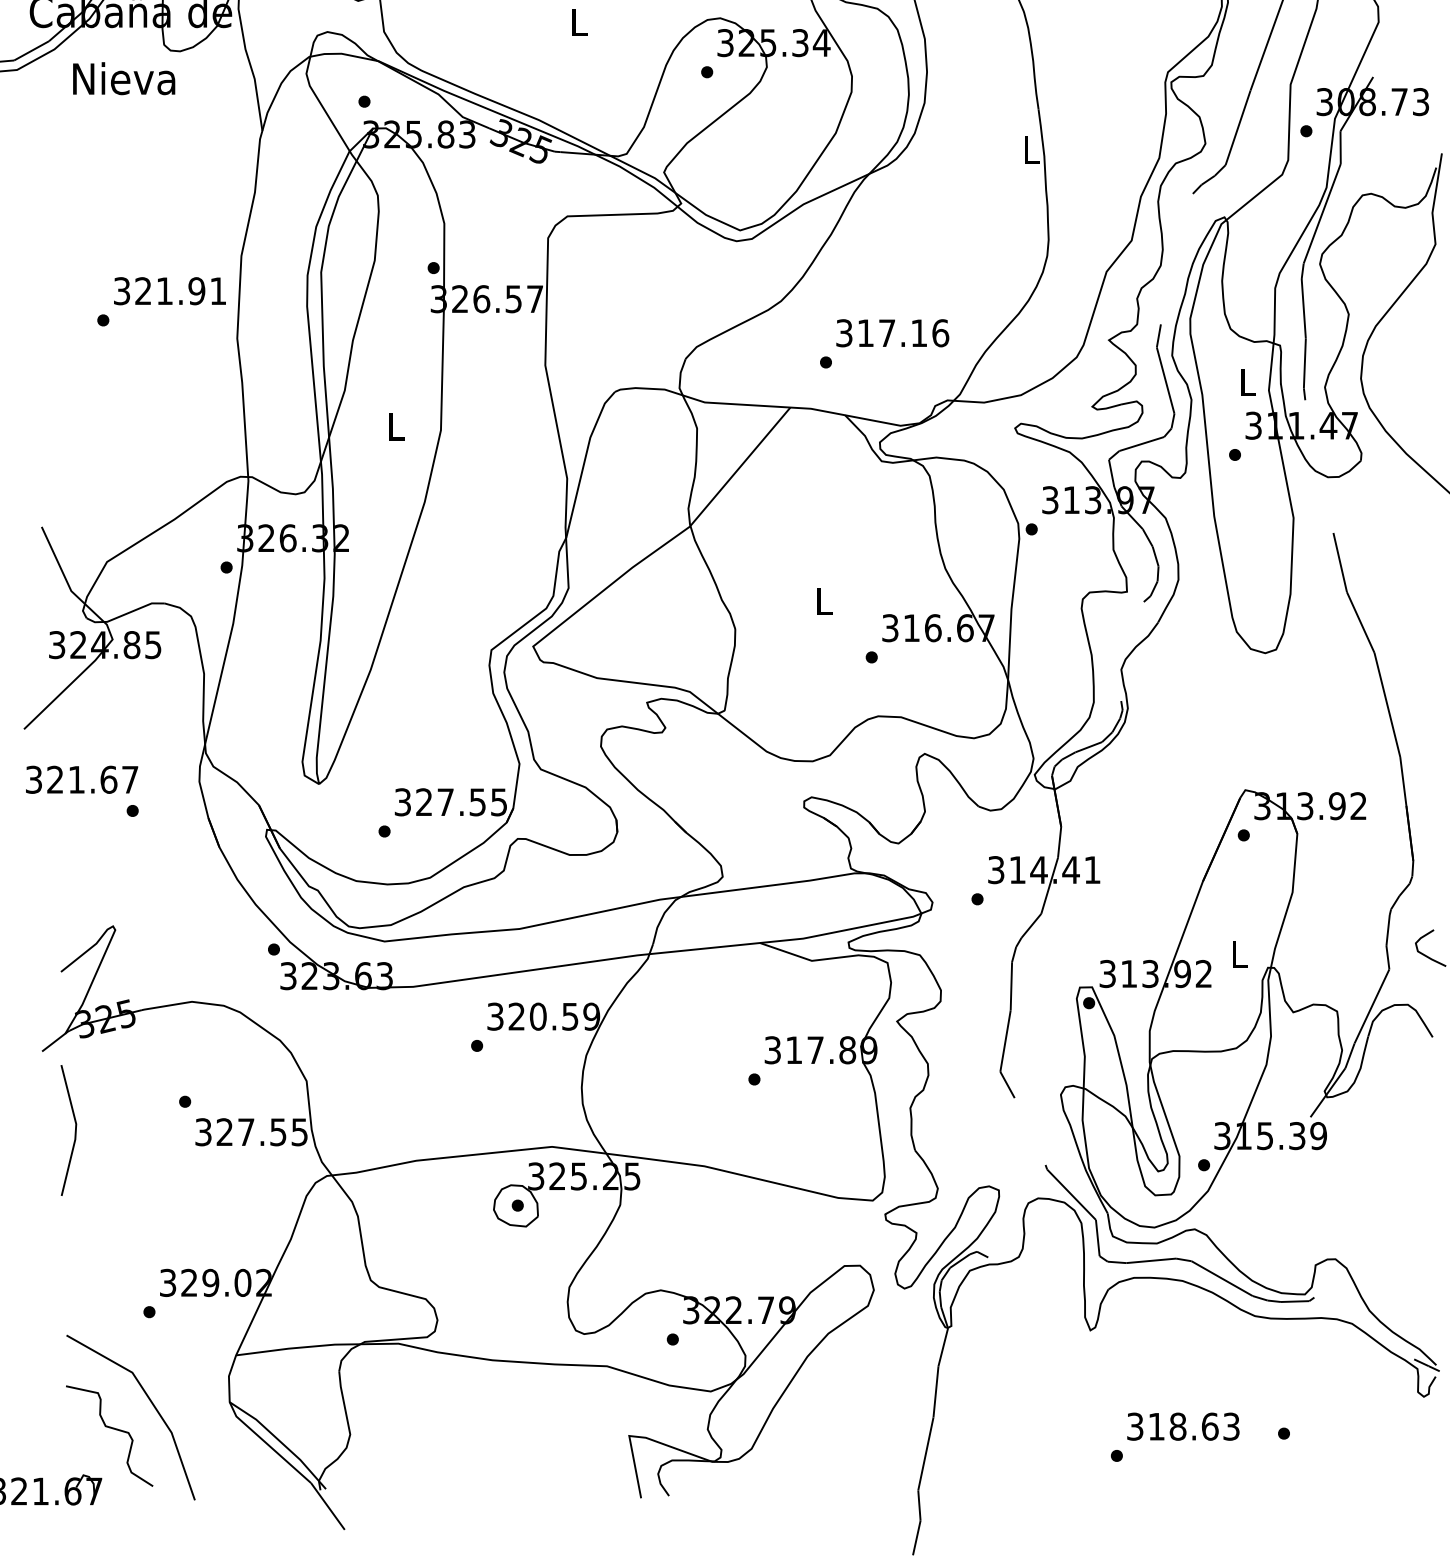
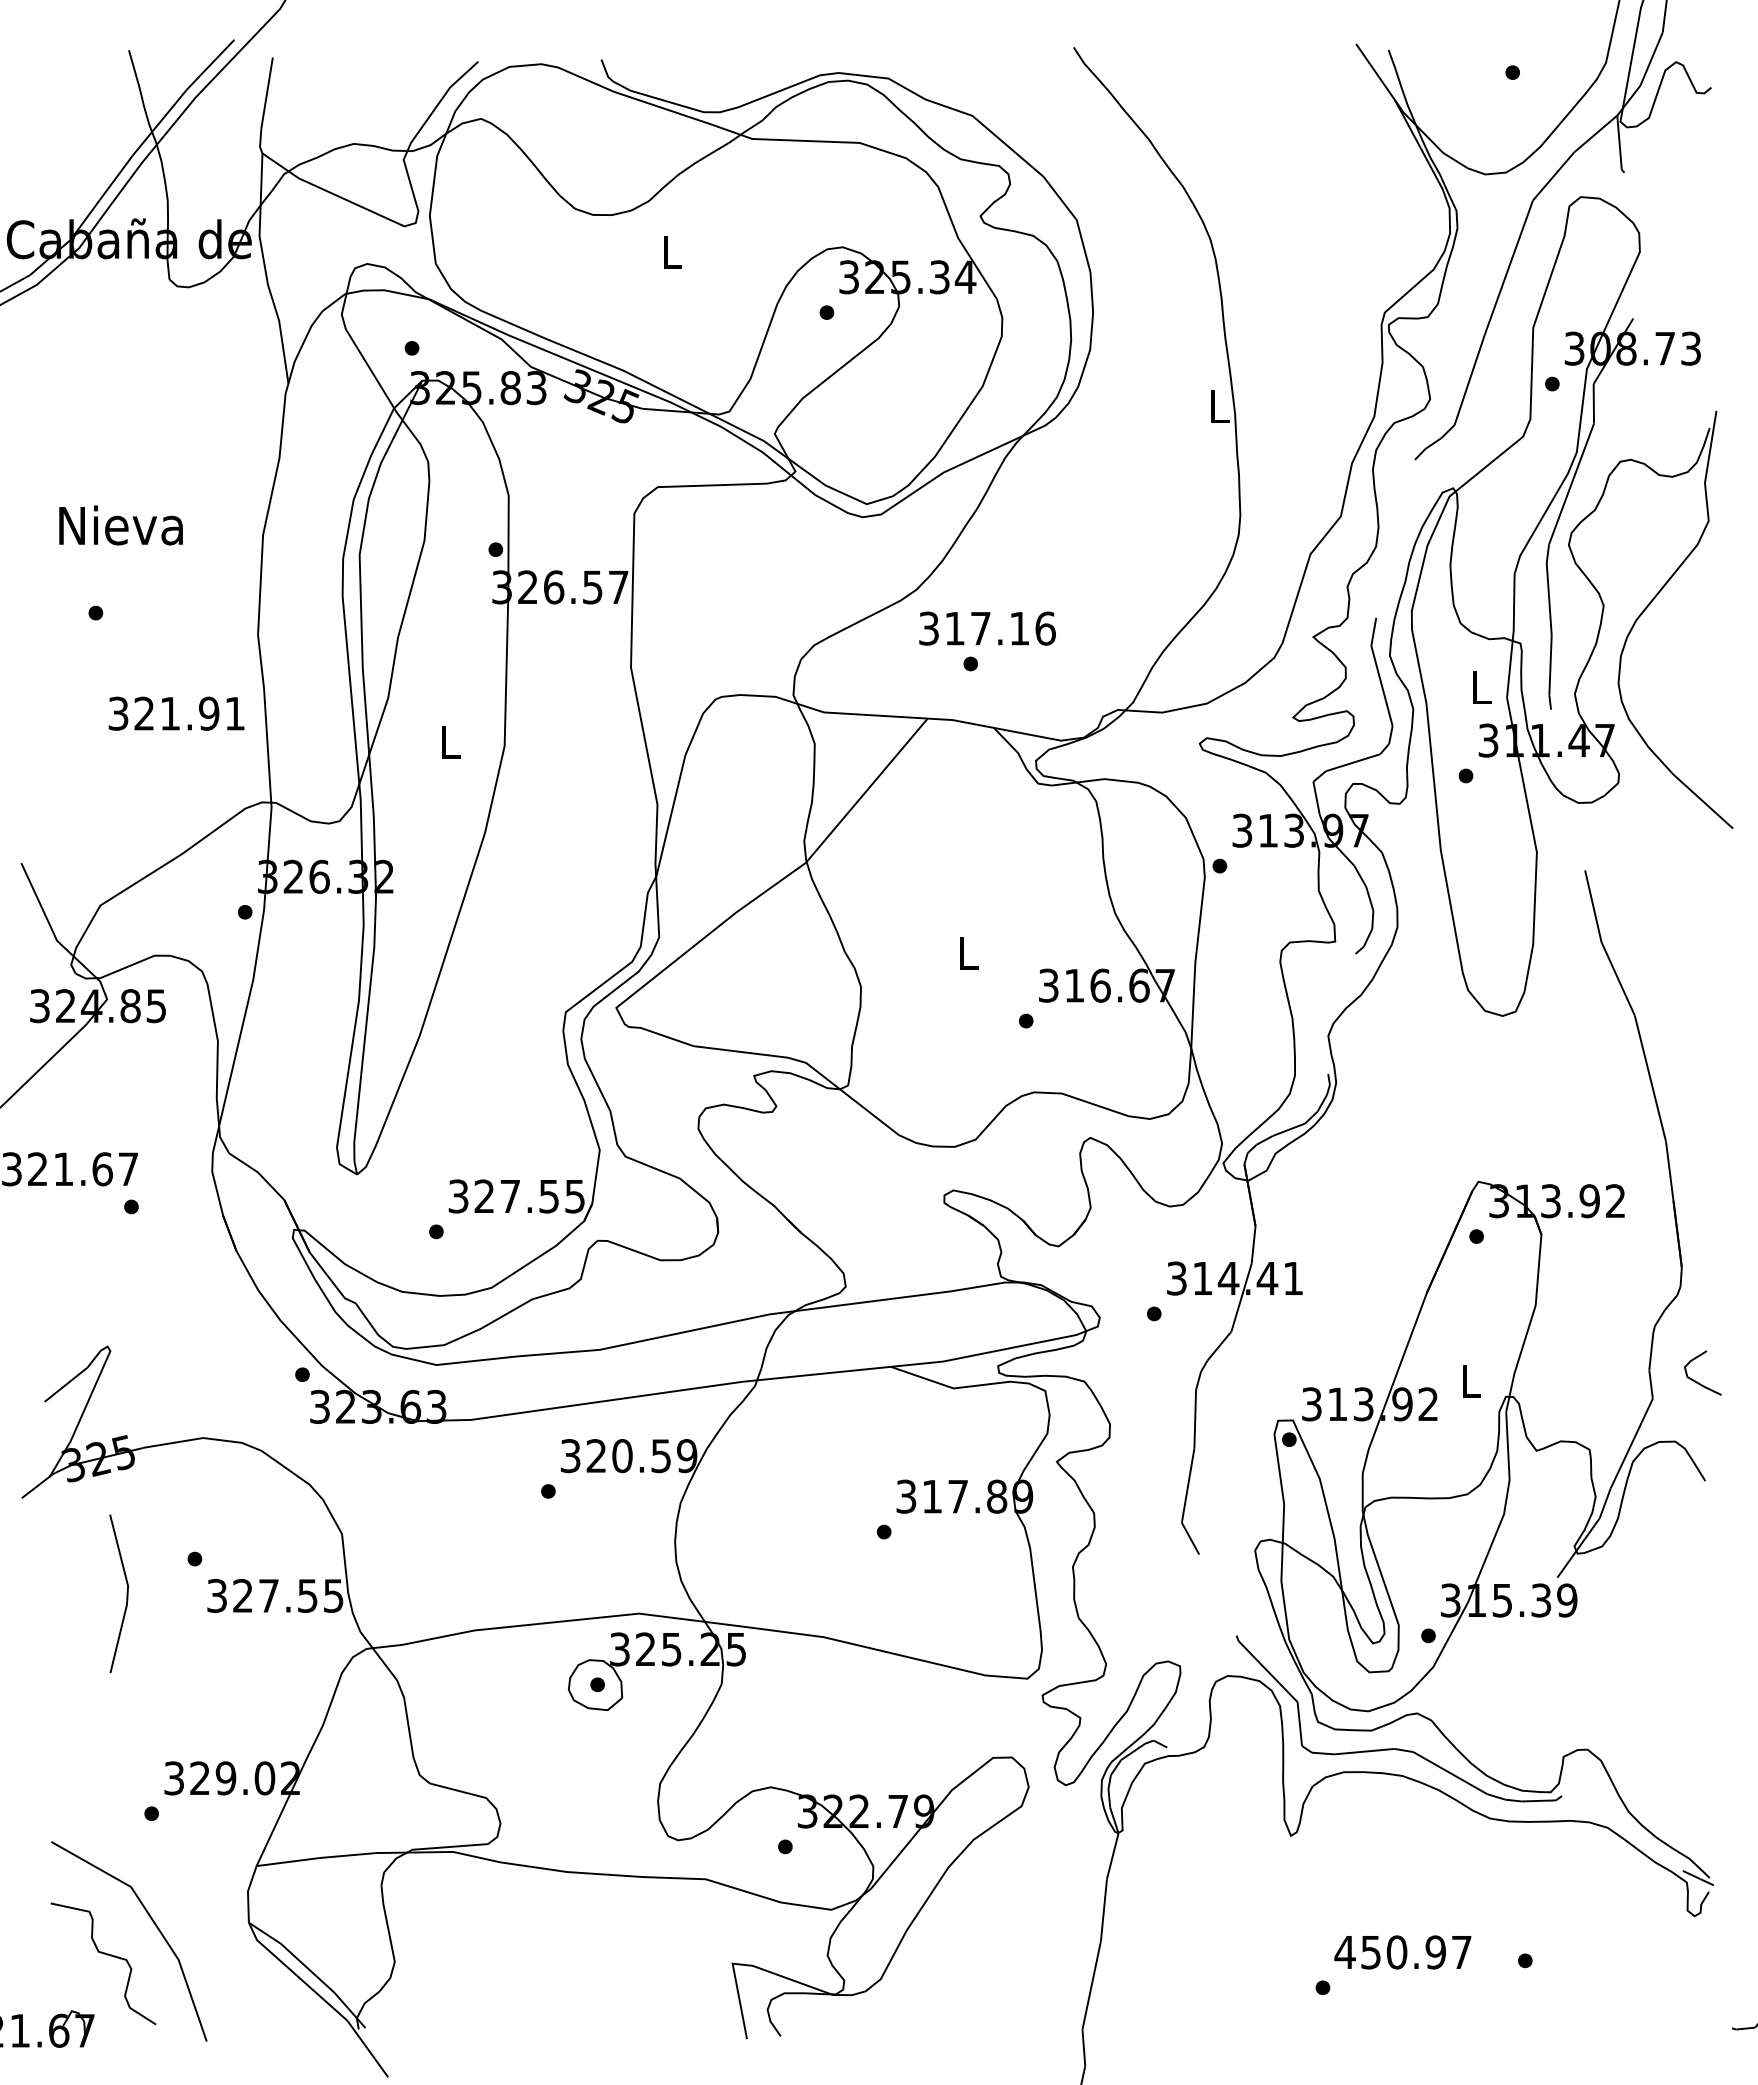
text: (123, 78) -> (120, 525), moved
text: (169, 291) -> (176, 713), moved
text: (892, 333) -> (987, 628), moved
line: (74, 1130) -> (126, 1593), moved
text: (1182, 1426) -> (1402, 1952), 318.63 -> 450.97

